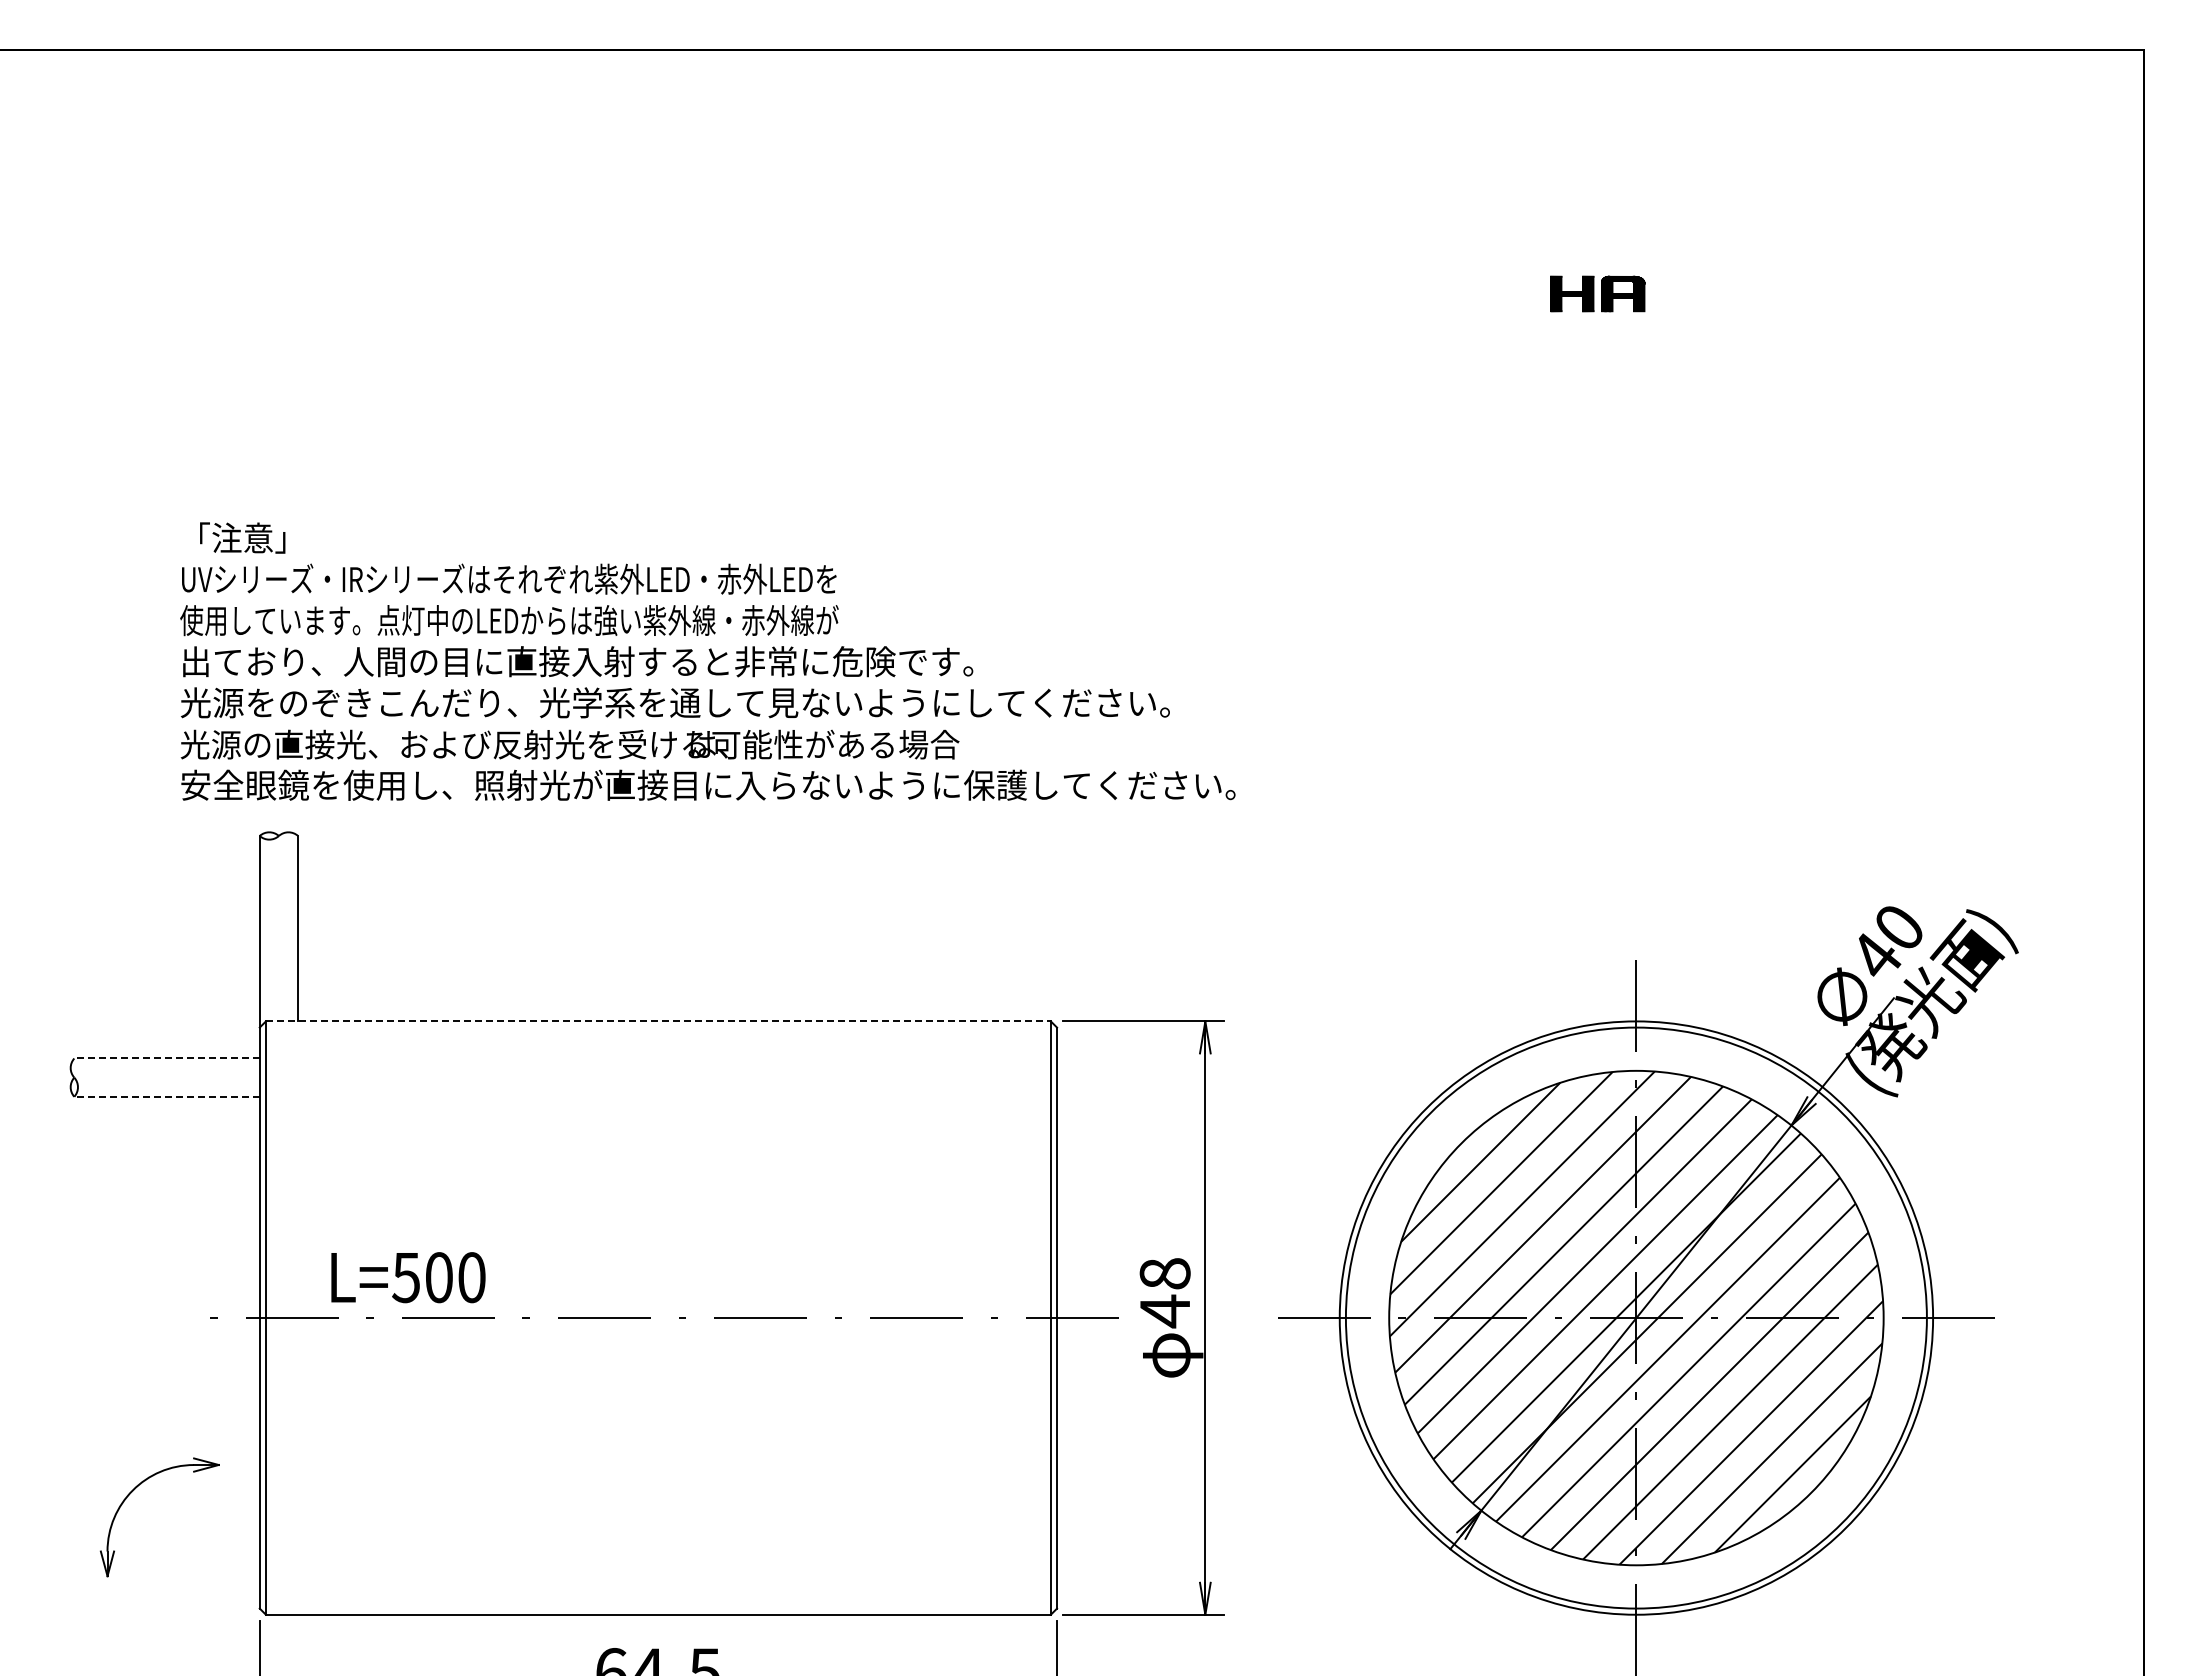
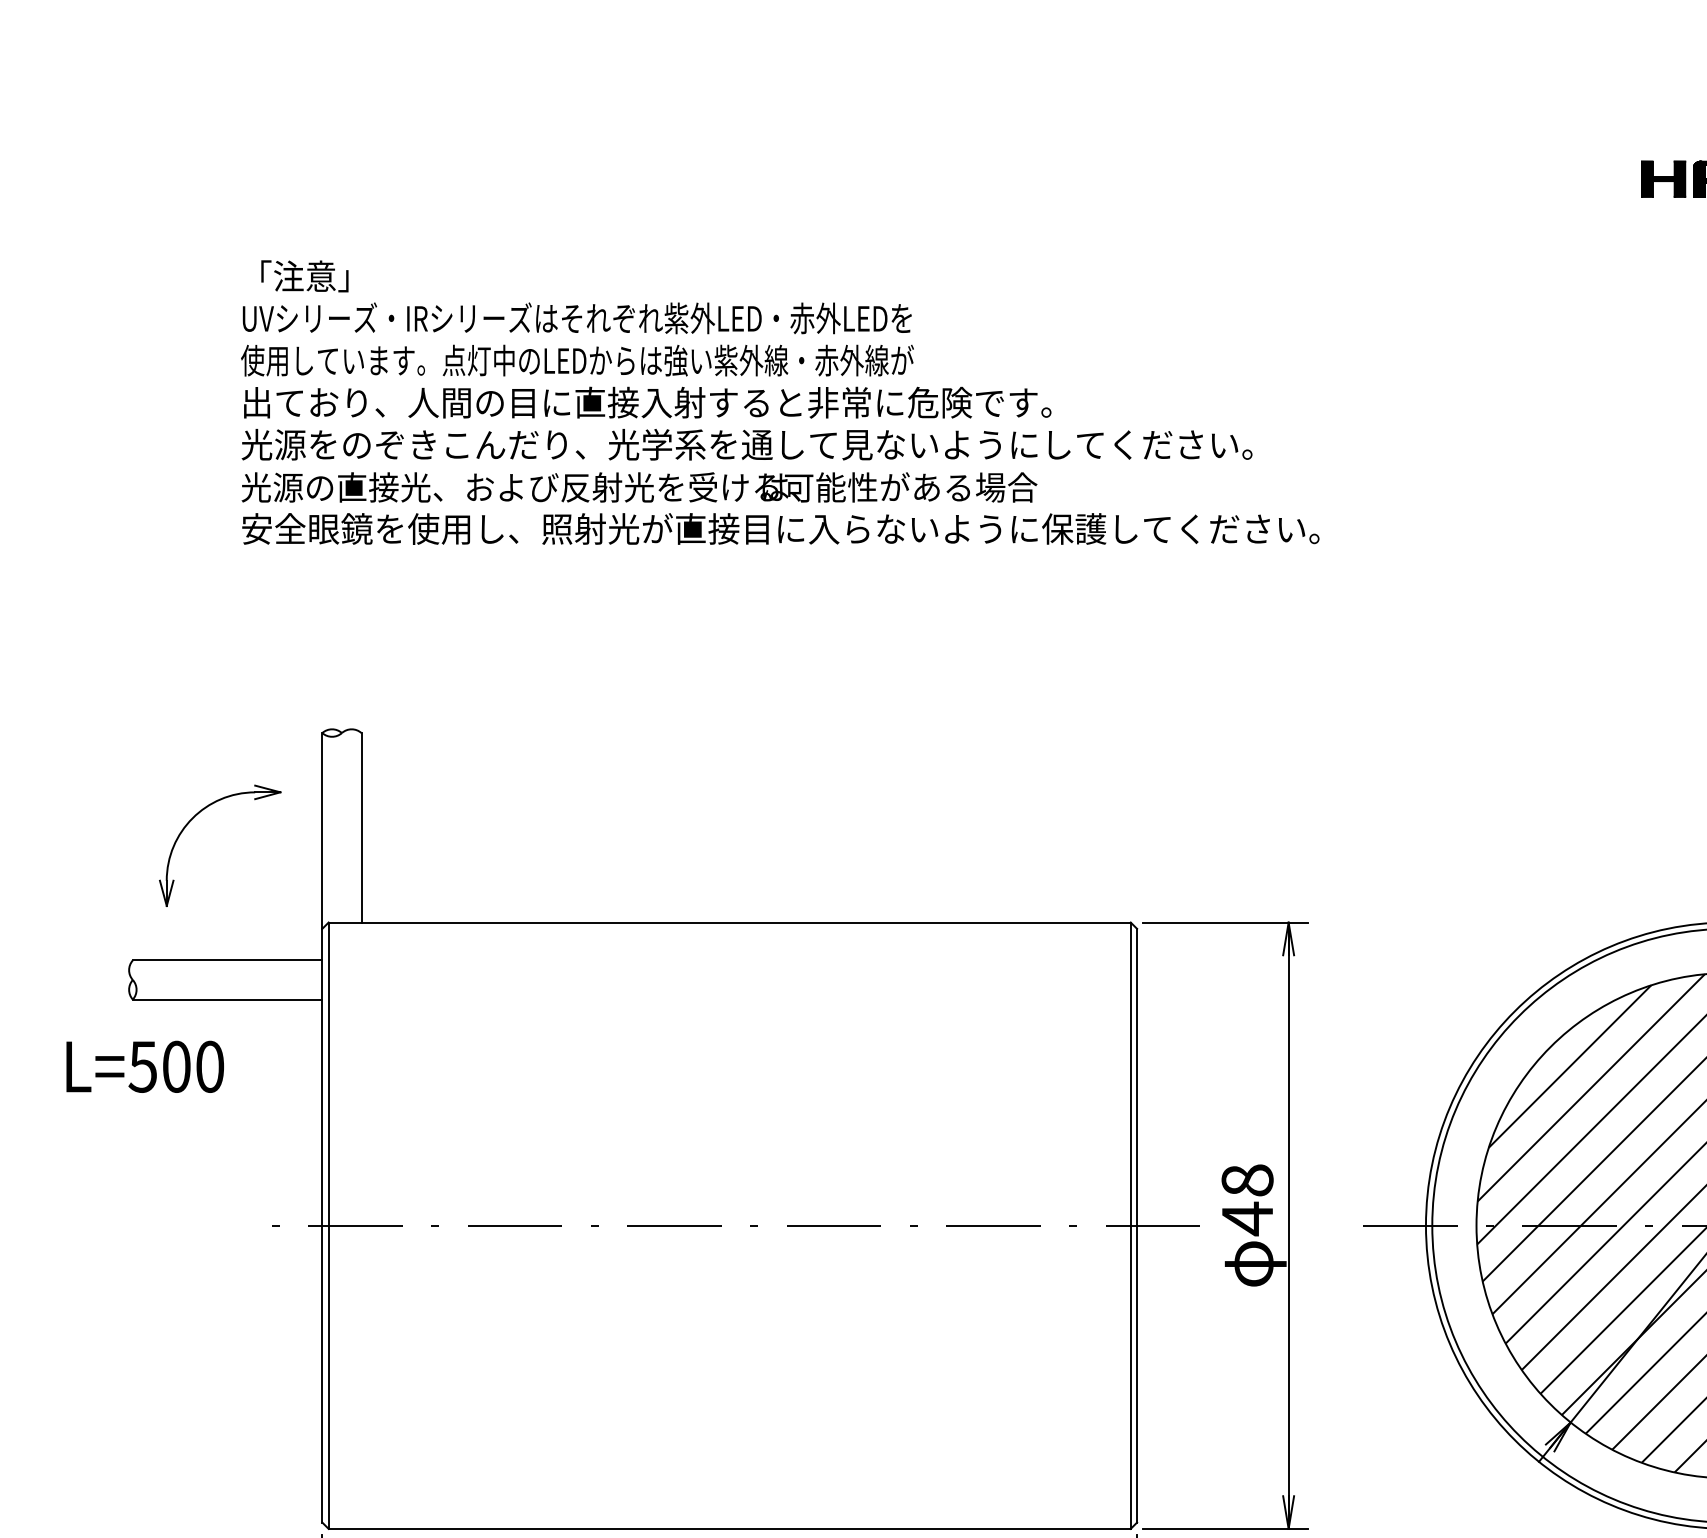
text: (707, 661) -> (779, 402), moved
line: (658, 1021) -> (729, 922), dashed -> solid
line: (167, 1058) -> (228, 960), dashed -> solid
line: (167, 1096) -> (228, 999), dashed -> solid
text: (408, 1277) -> (145, 1066), moved
part: (133, 1491) -> (193, 819), moved

